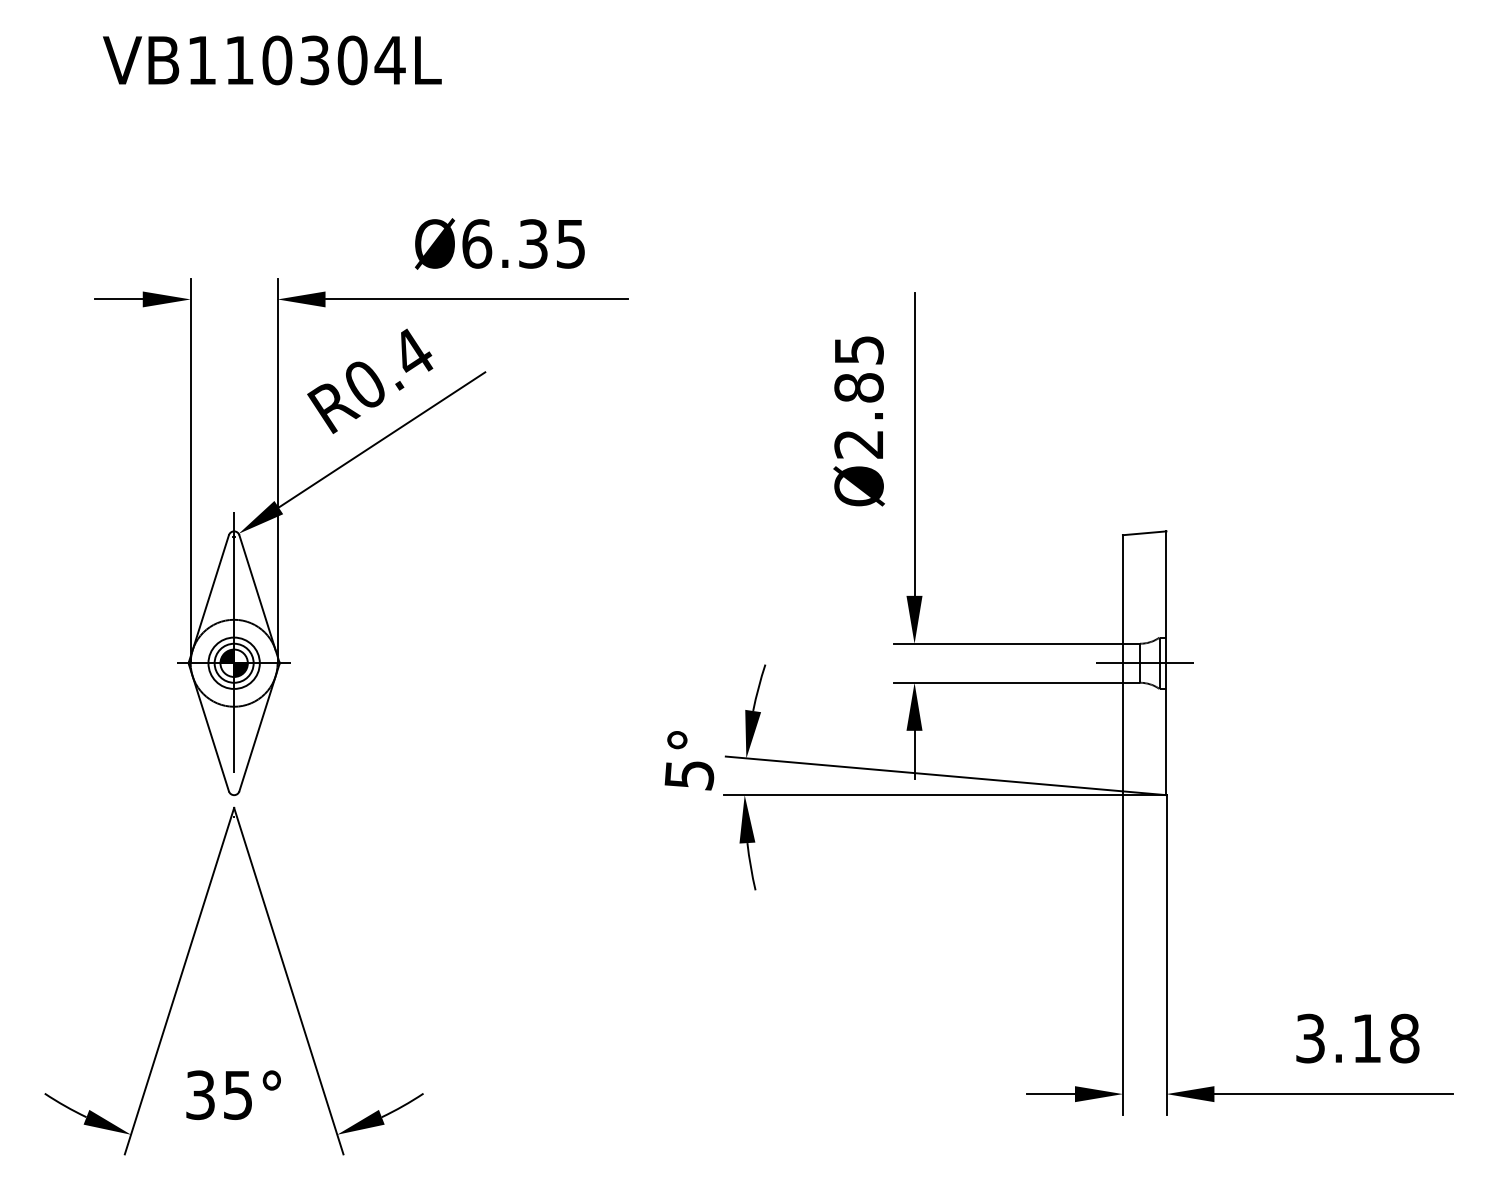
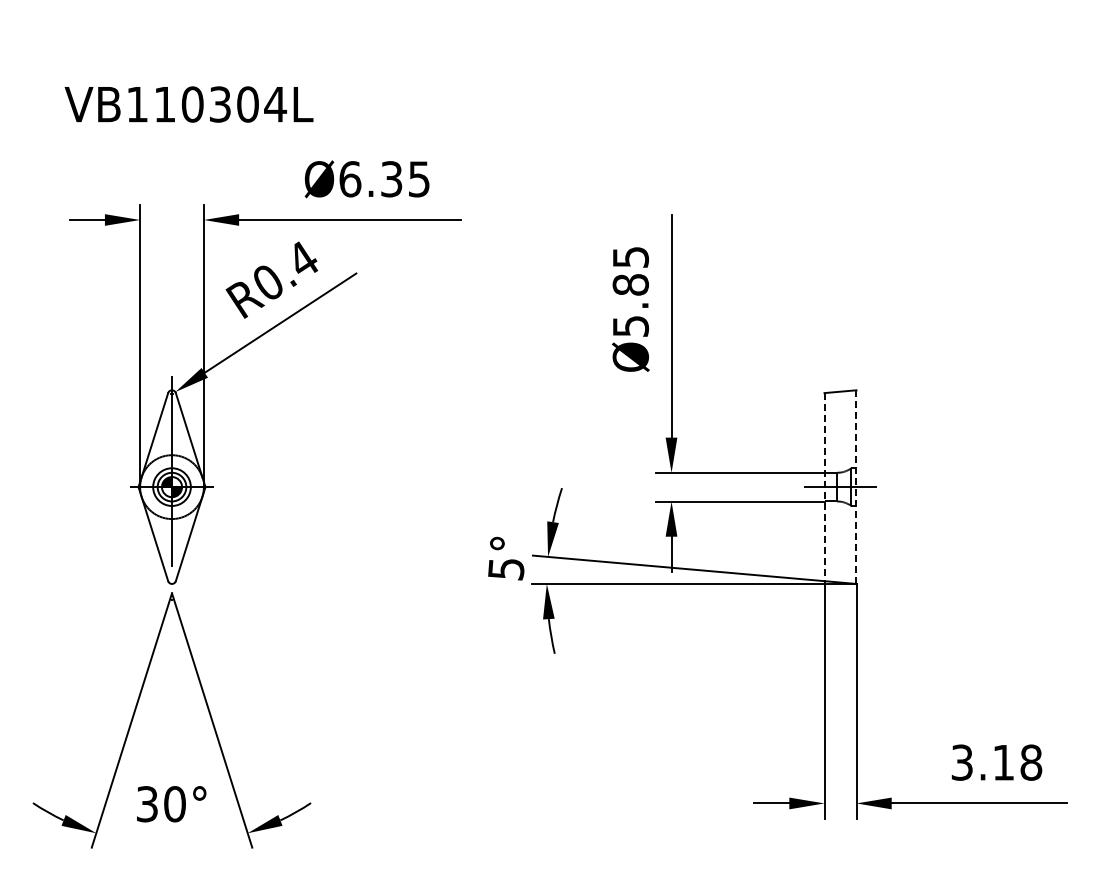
text: (271, 60) -> (188, 104), moved
text: (858, 444) -> (630, 326), Ø2.85 -> Ø5.85
line: (1122, 663) -> (824, 487), solid -> dashed
line: (1166, 663) -> (856, 487), solid -> dashed
text: (237, 1095) -> (174, 804), 35° -> 30°

